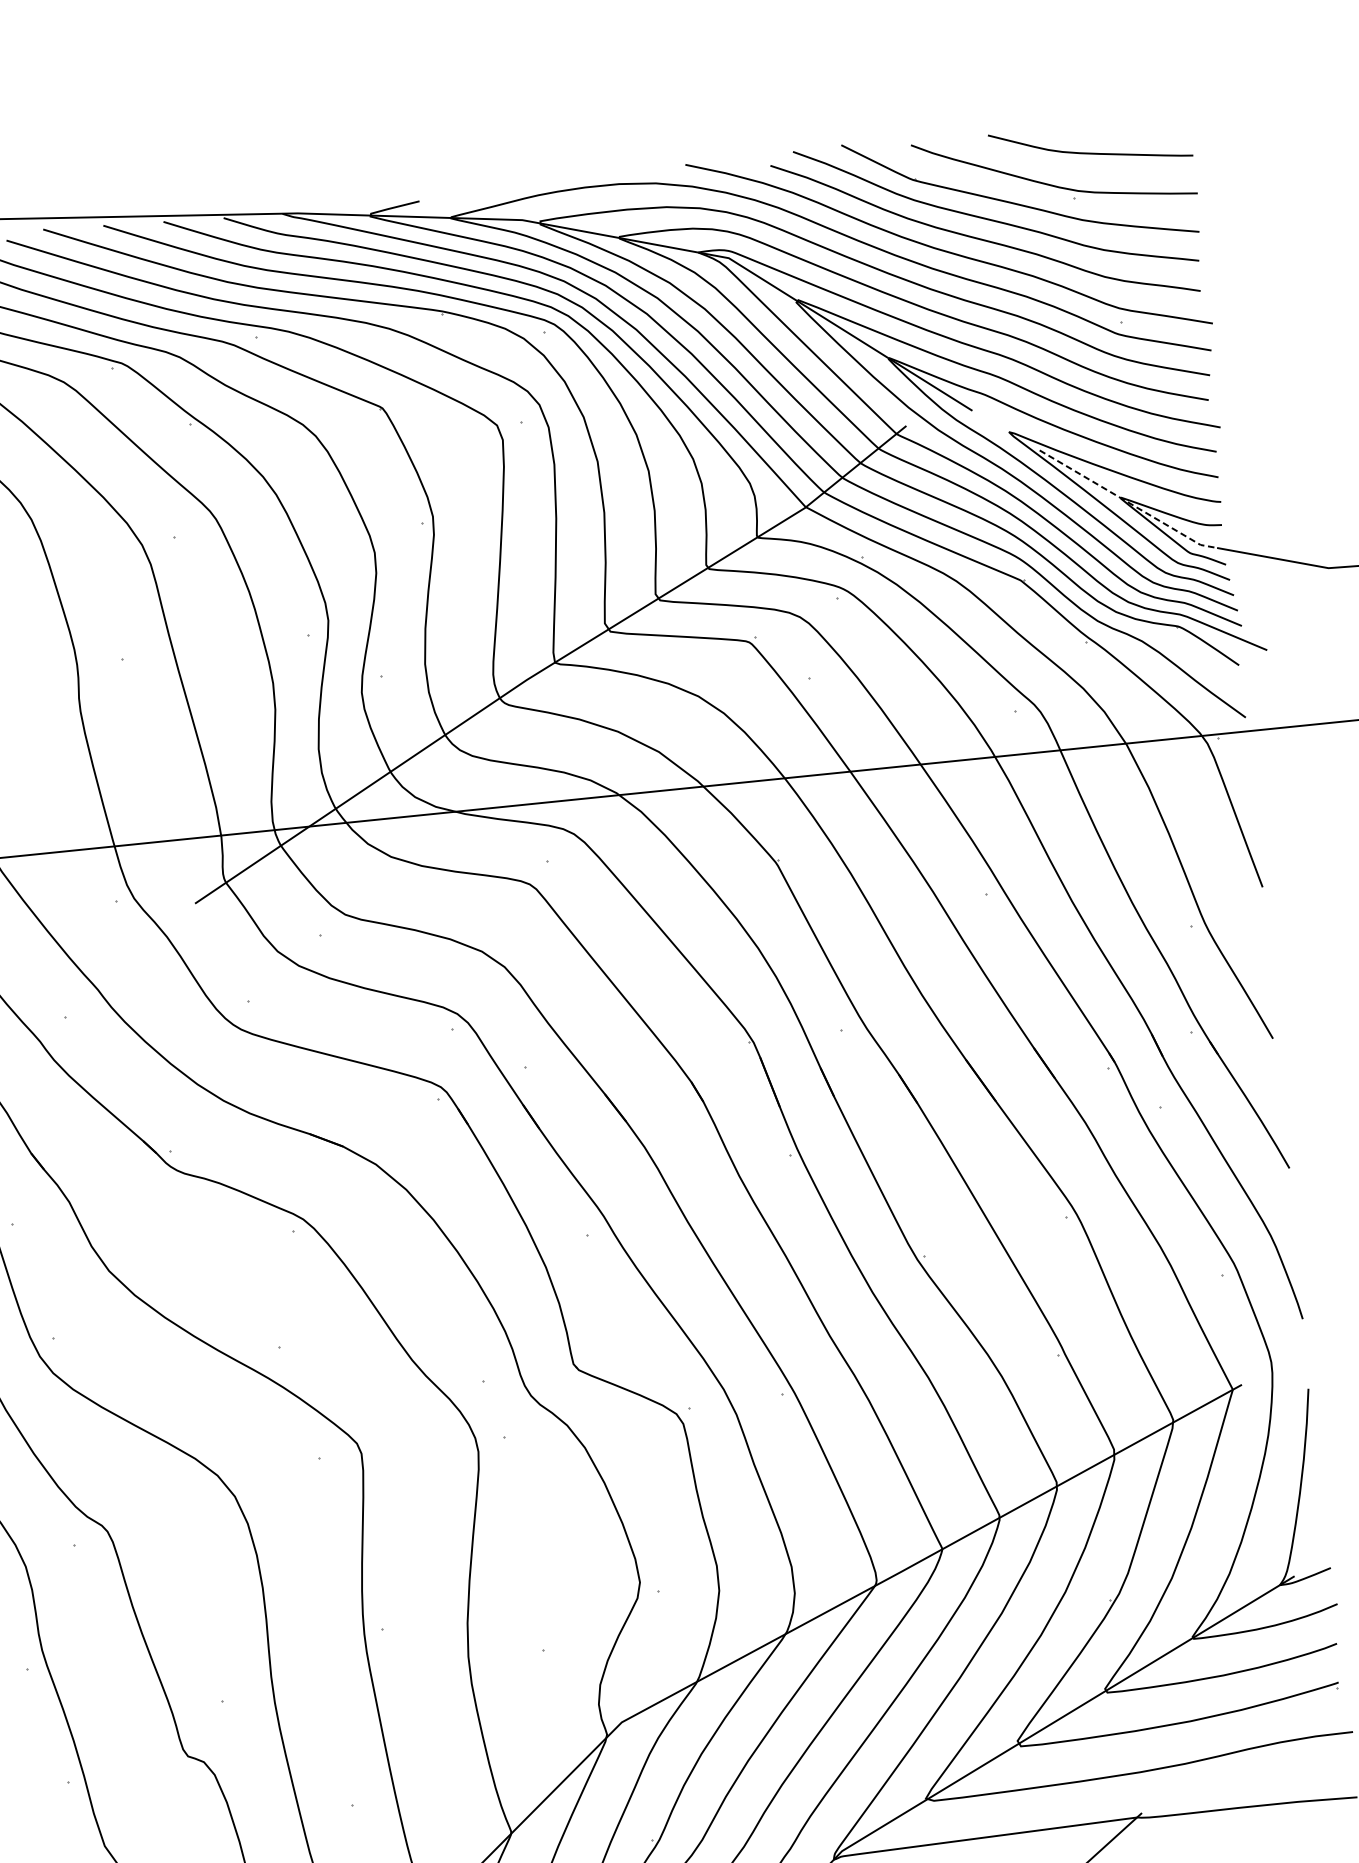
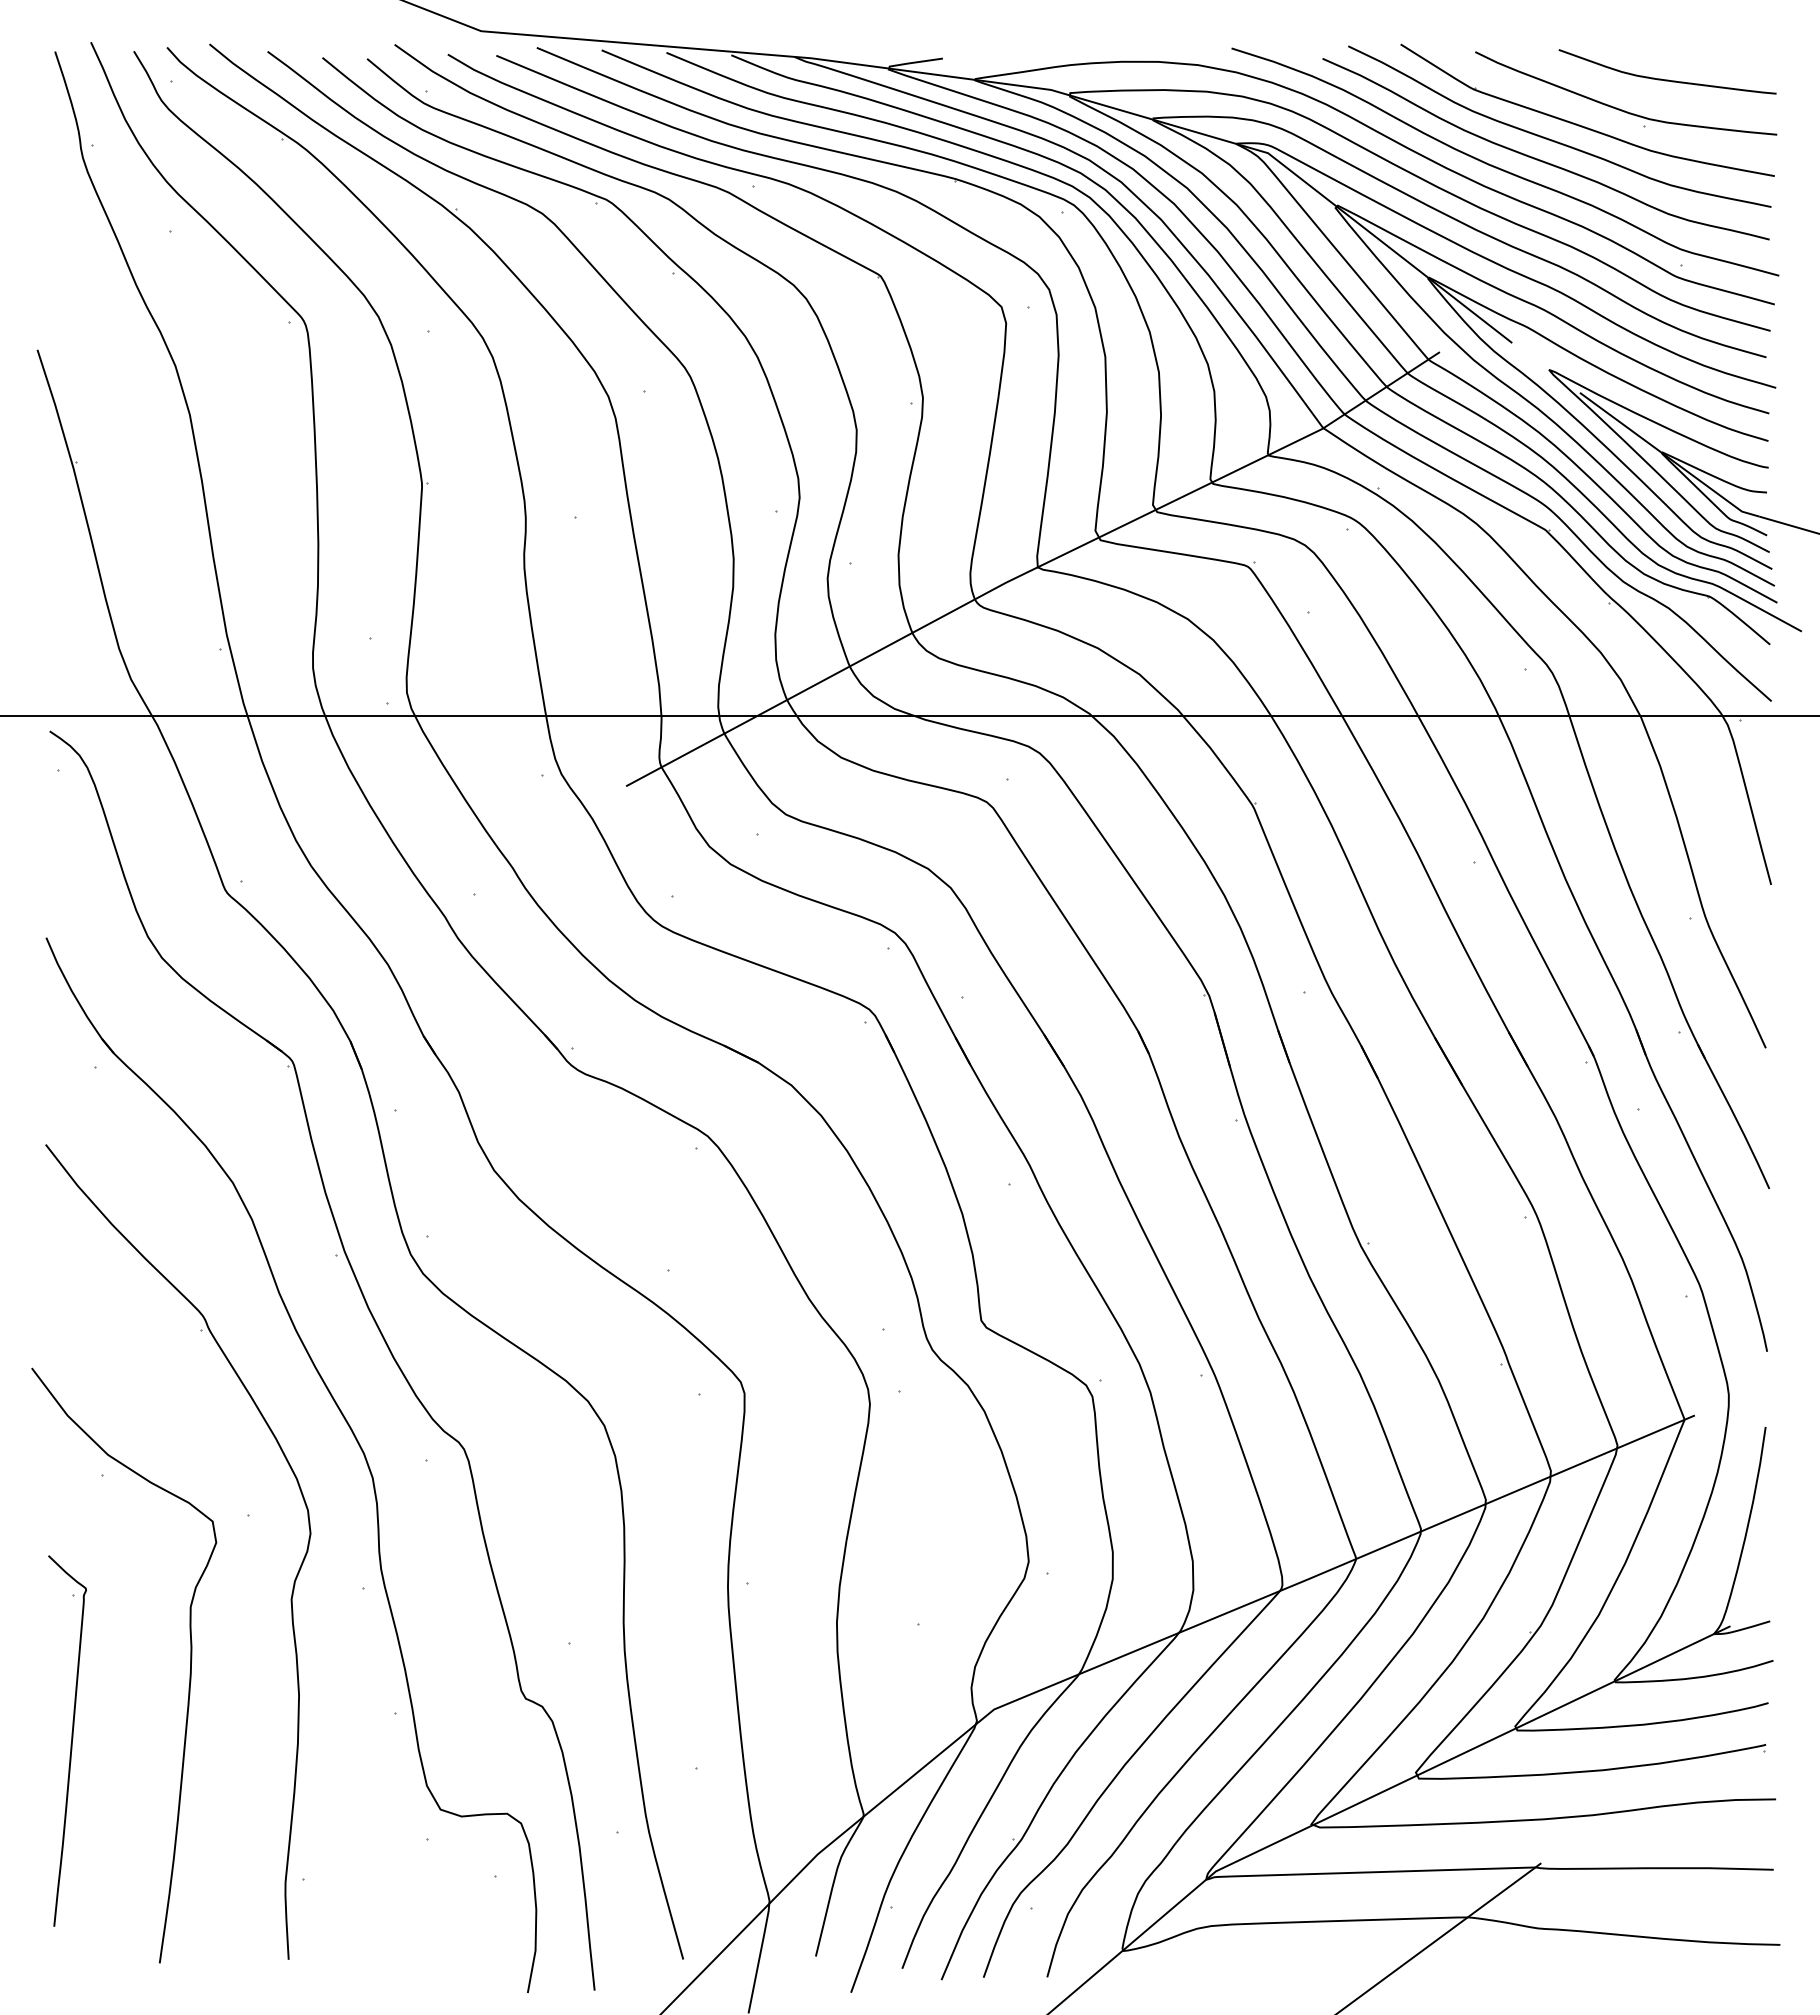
line: (1127, 501) -> (1668, 457), dashed -> solid

